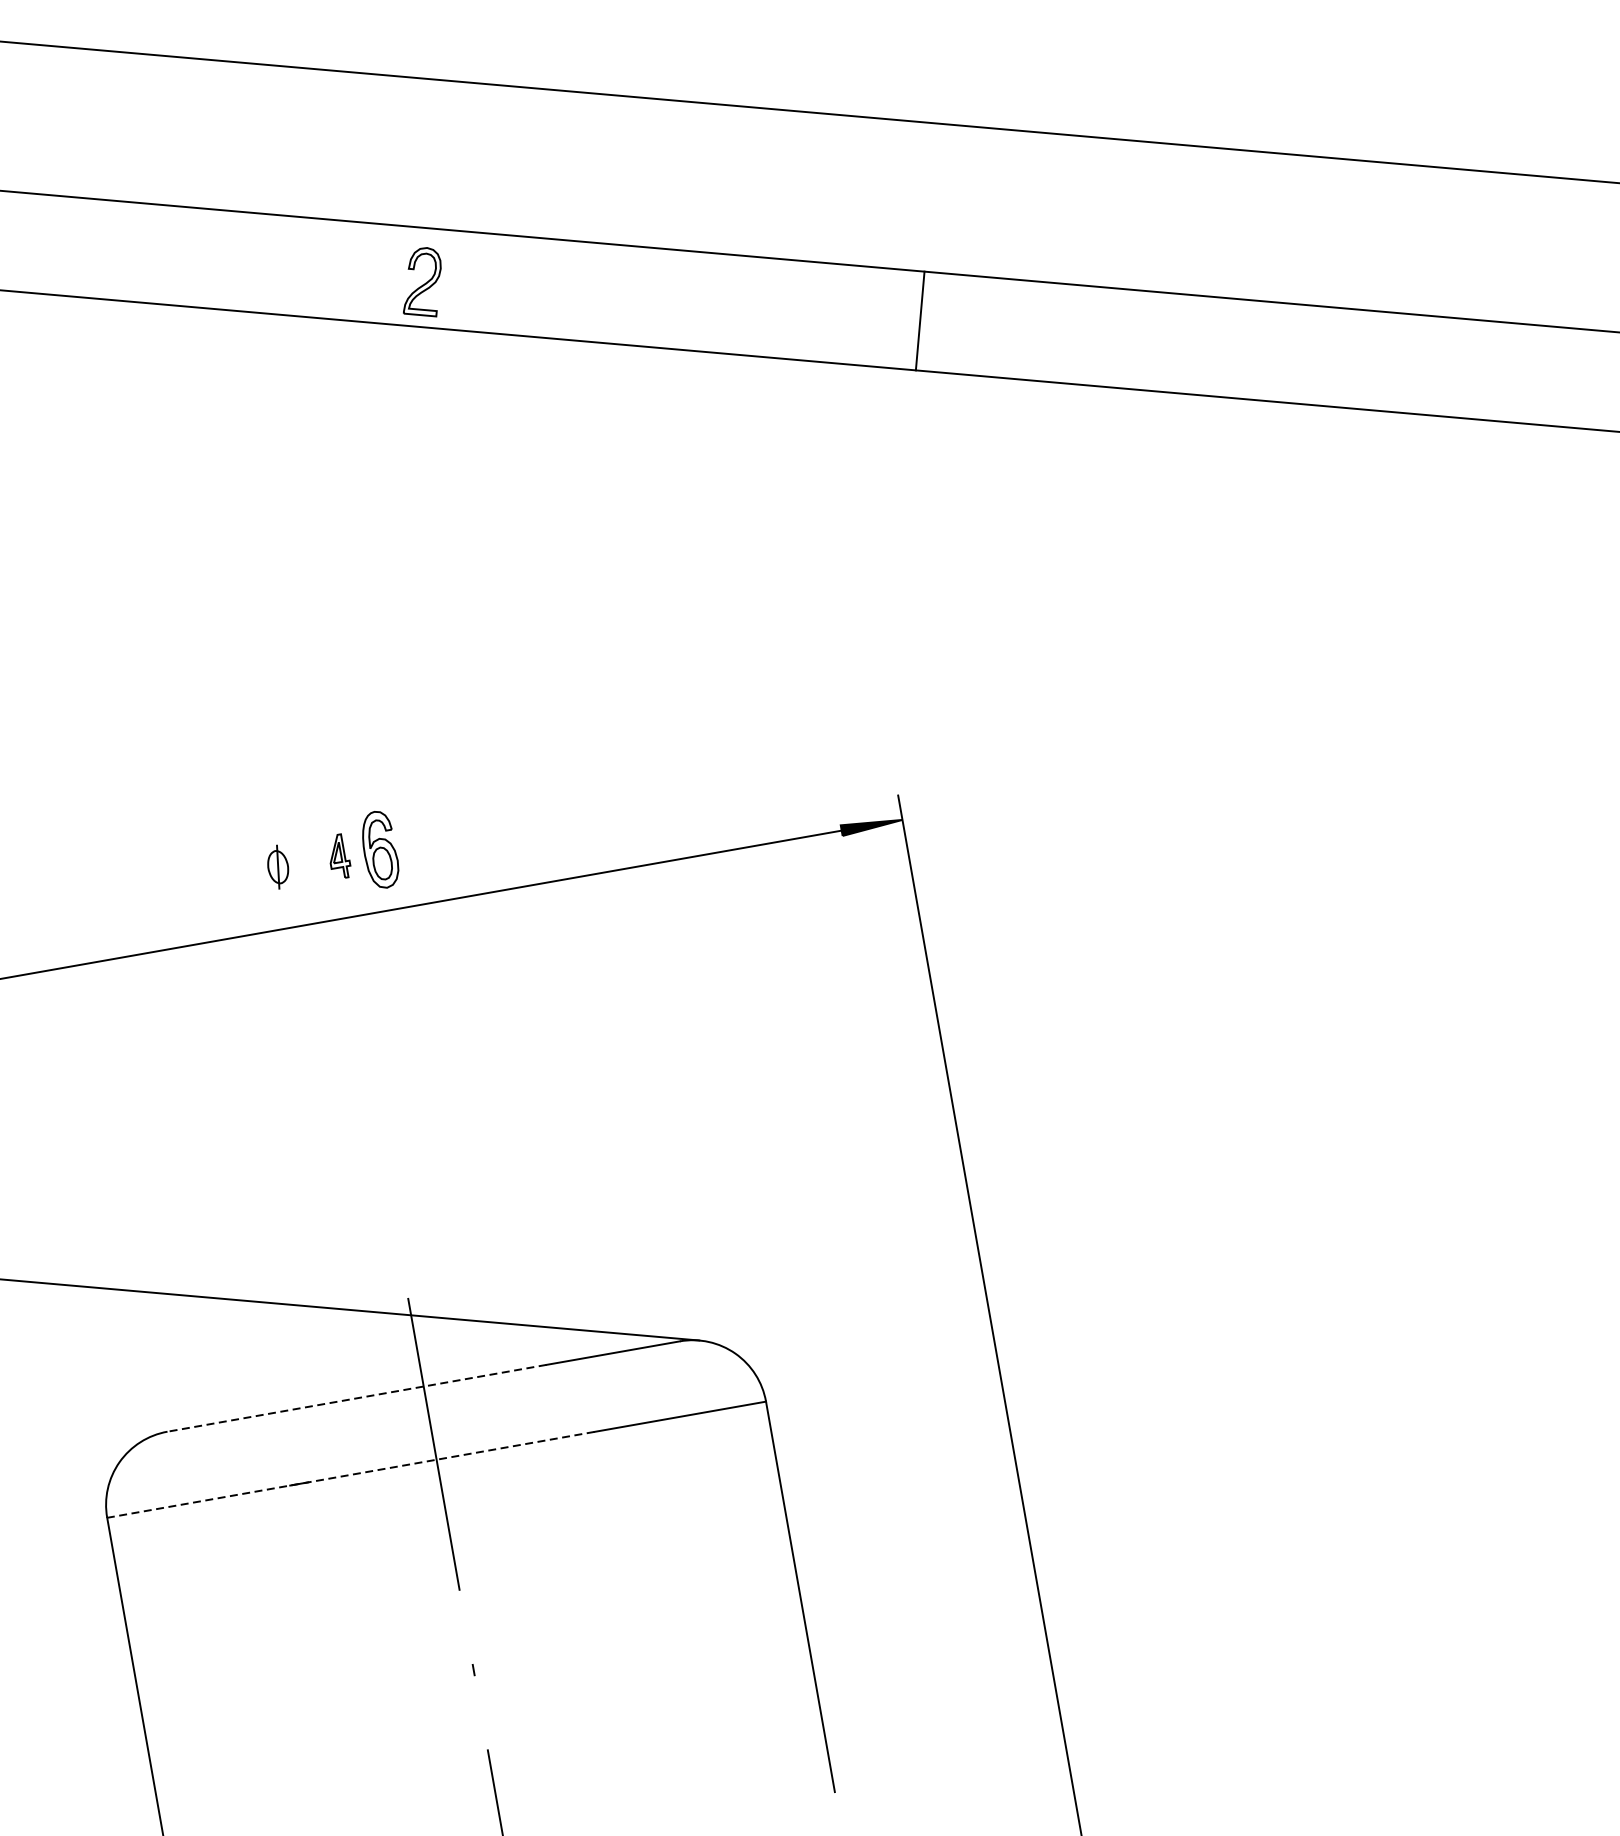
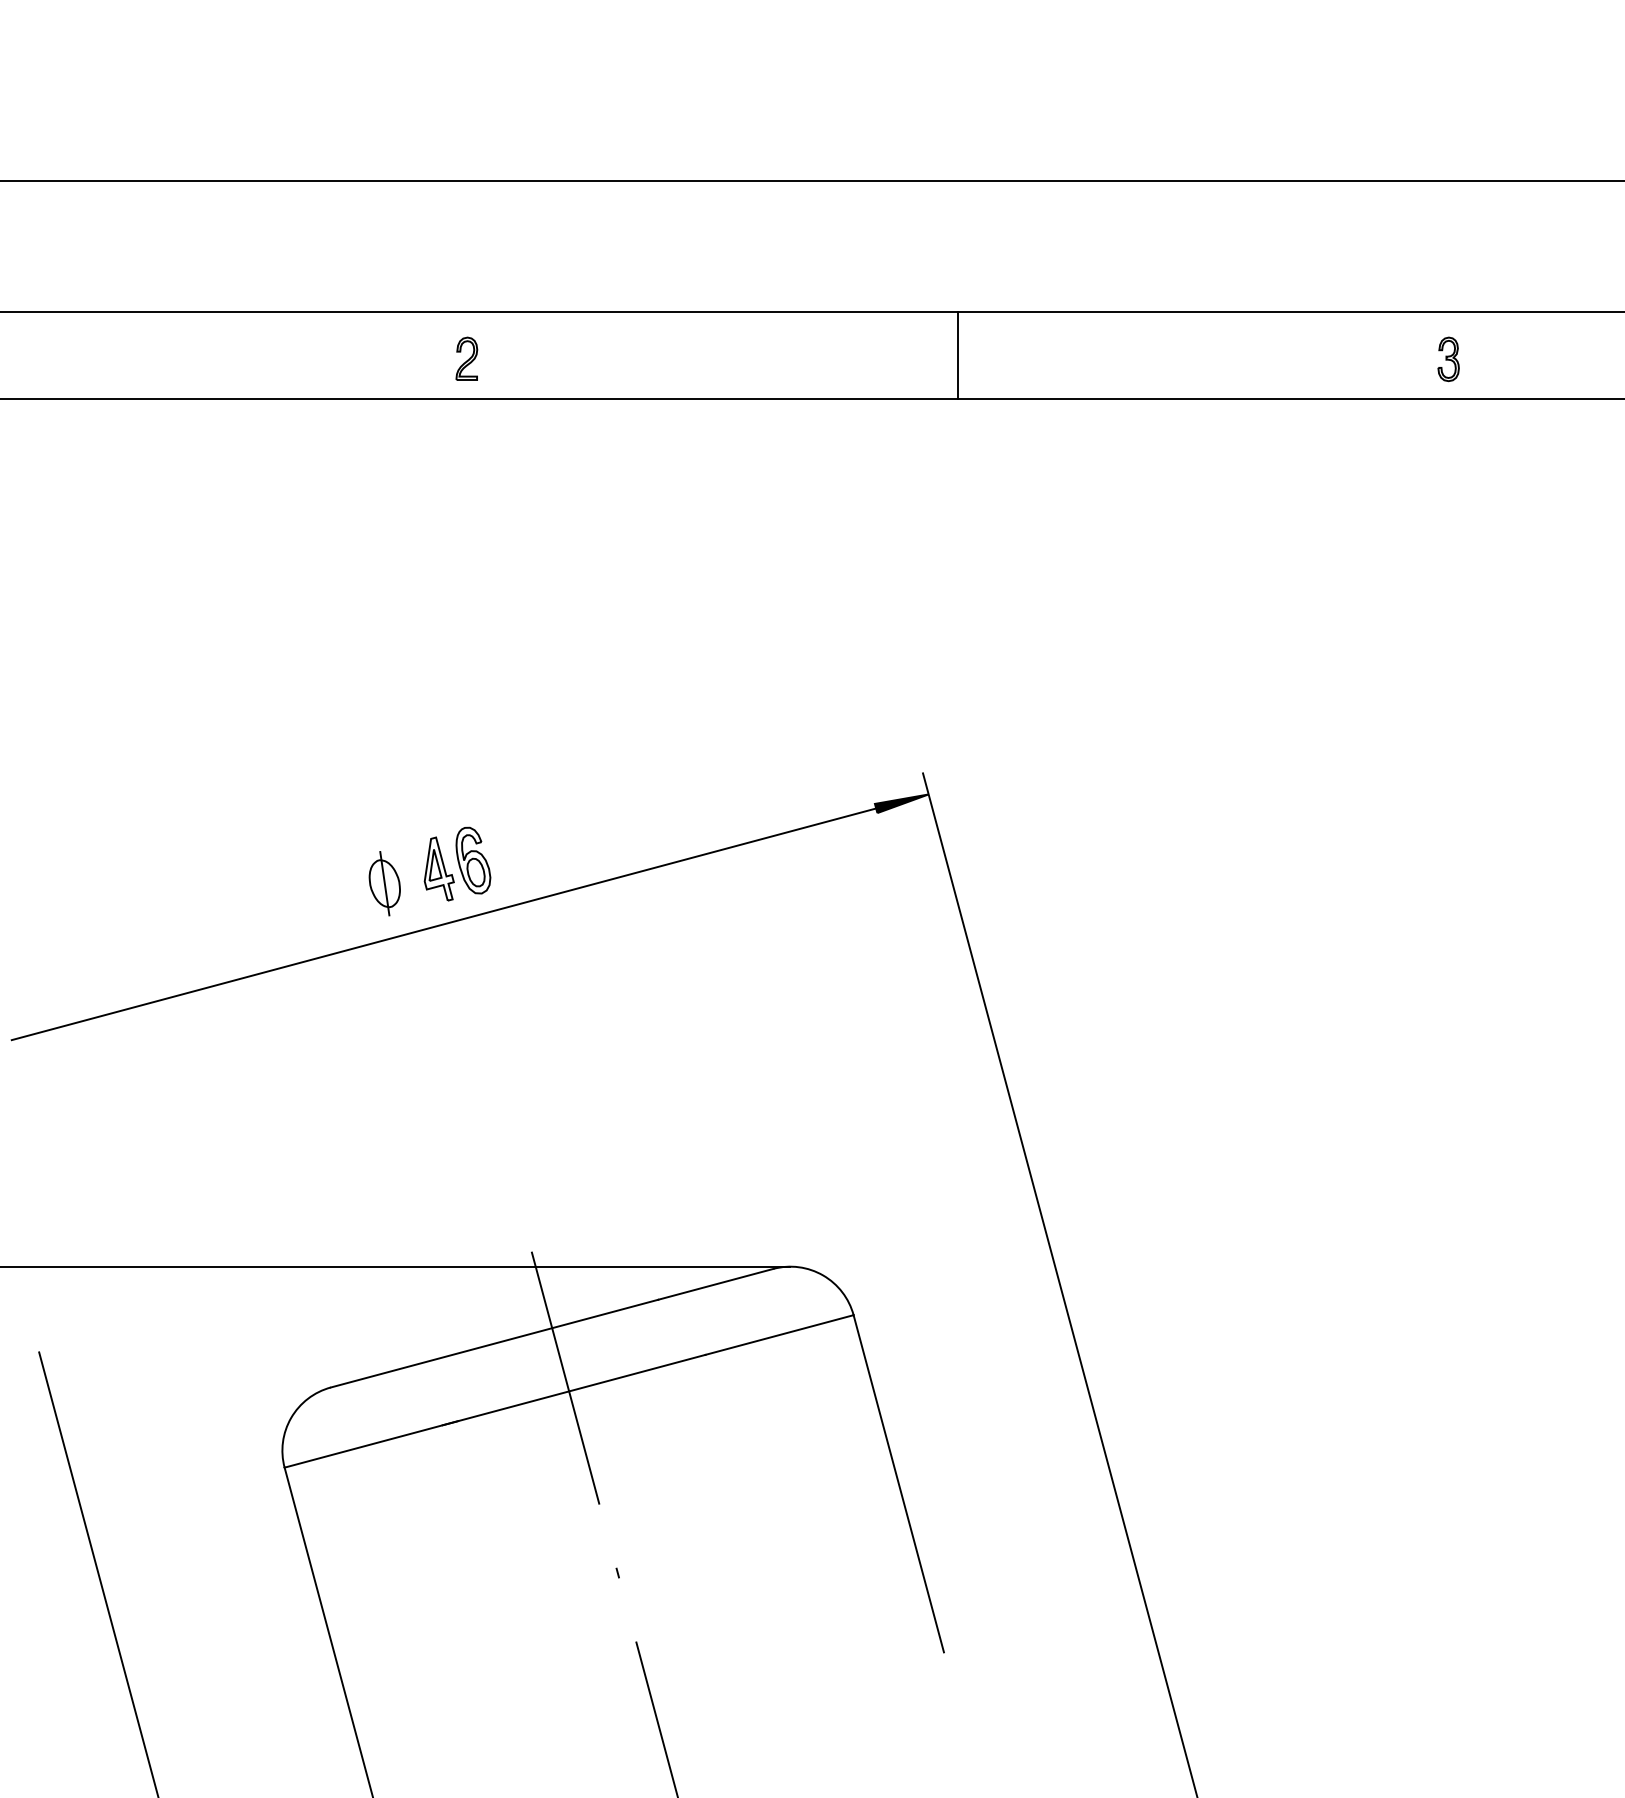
part: (422, 280) -> (466, 358), size x0.71
line: (919, 321) -> (957, 355), moved
part: (1533, 379) -> (1448, 359), added
part: (340, 855) -> (438, 868), size x1.67
part: (278, 866) -> (384, 883), size x1.67
line: (356, 1398) -> (494, 1343), dashed -> solid
line: (351, 1475) -> (495, 1411), dashed -> solid

